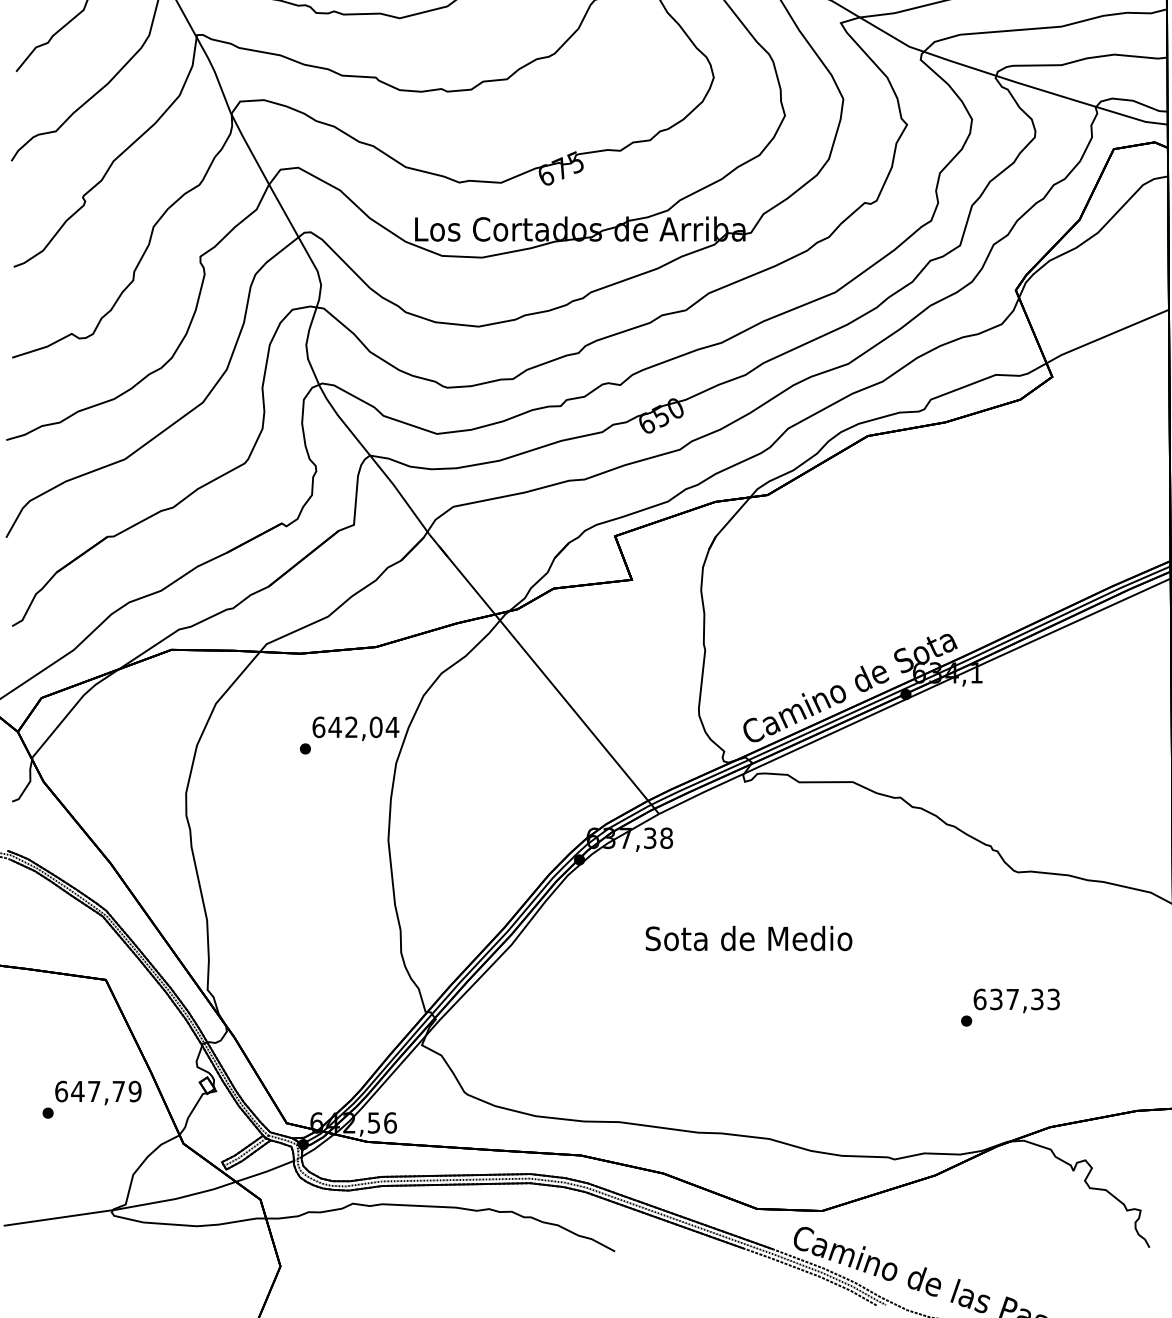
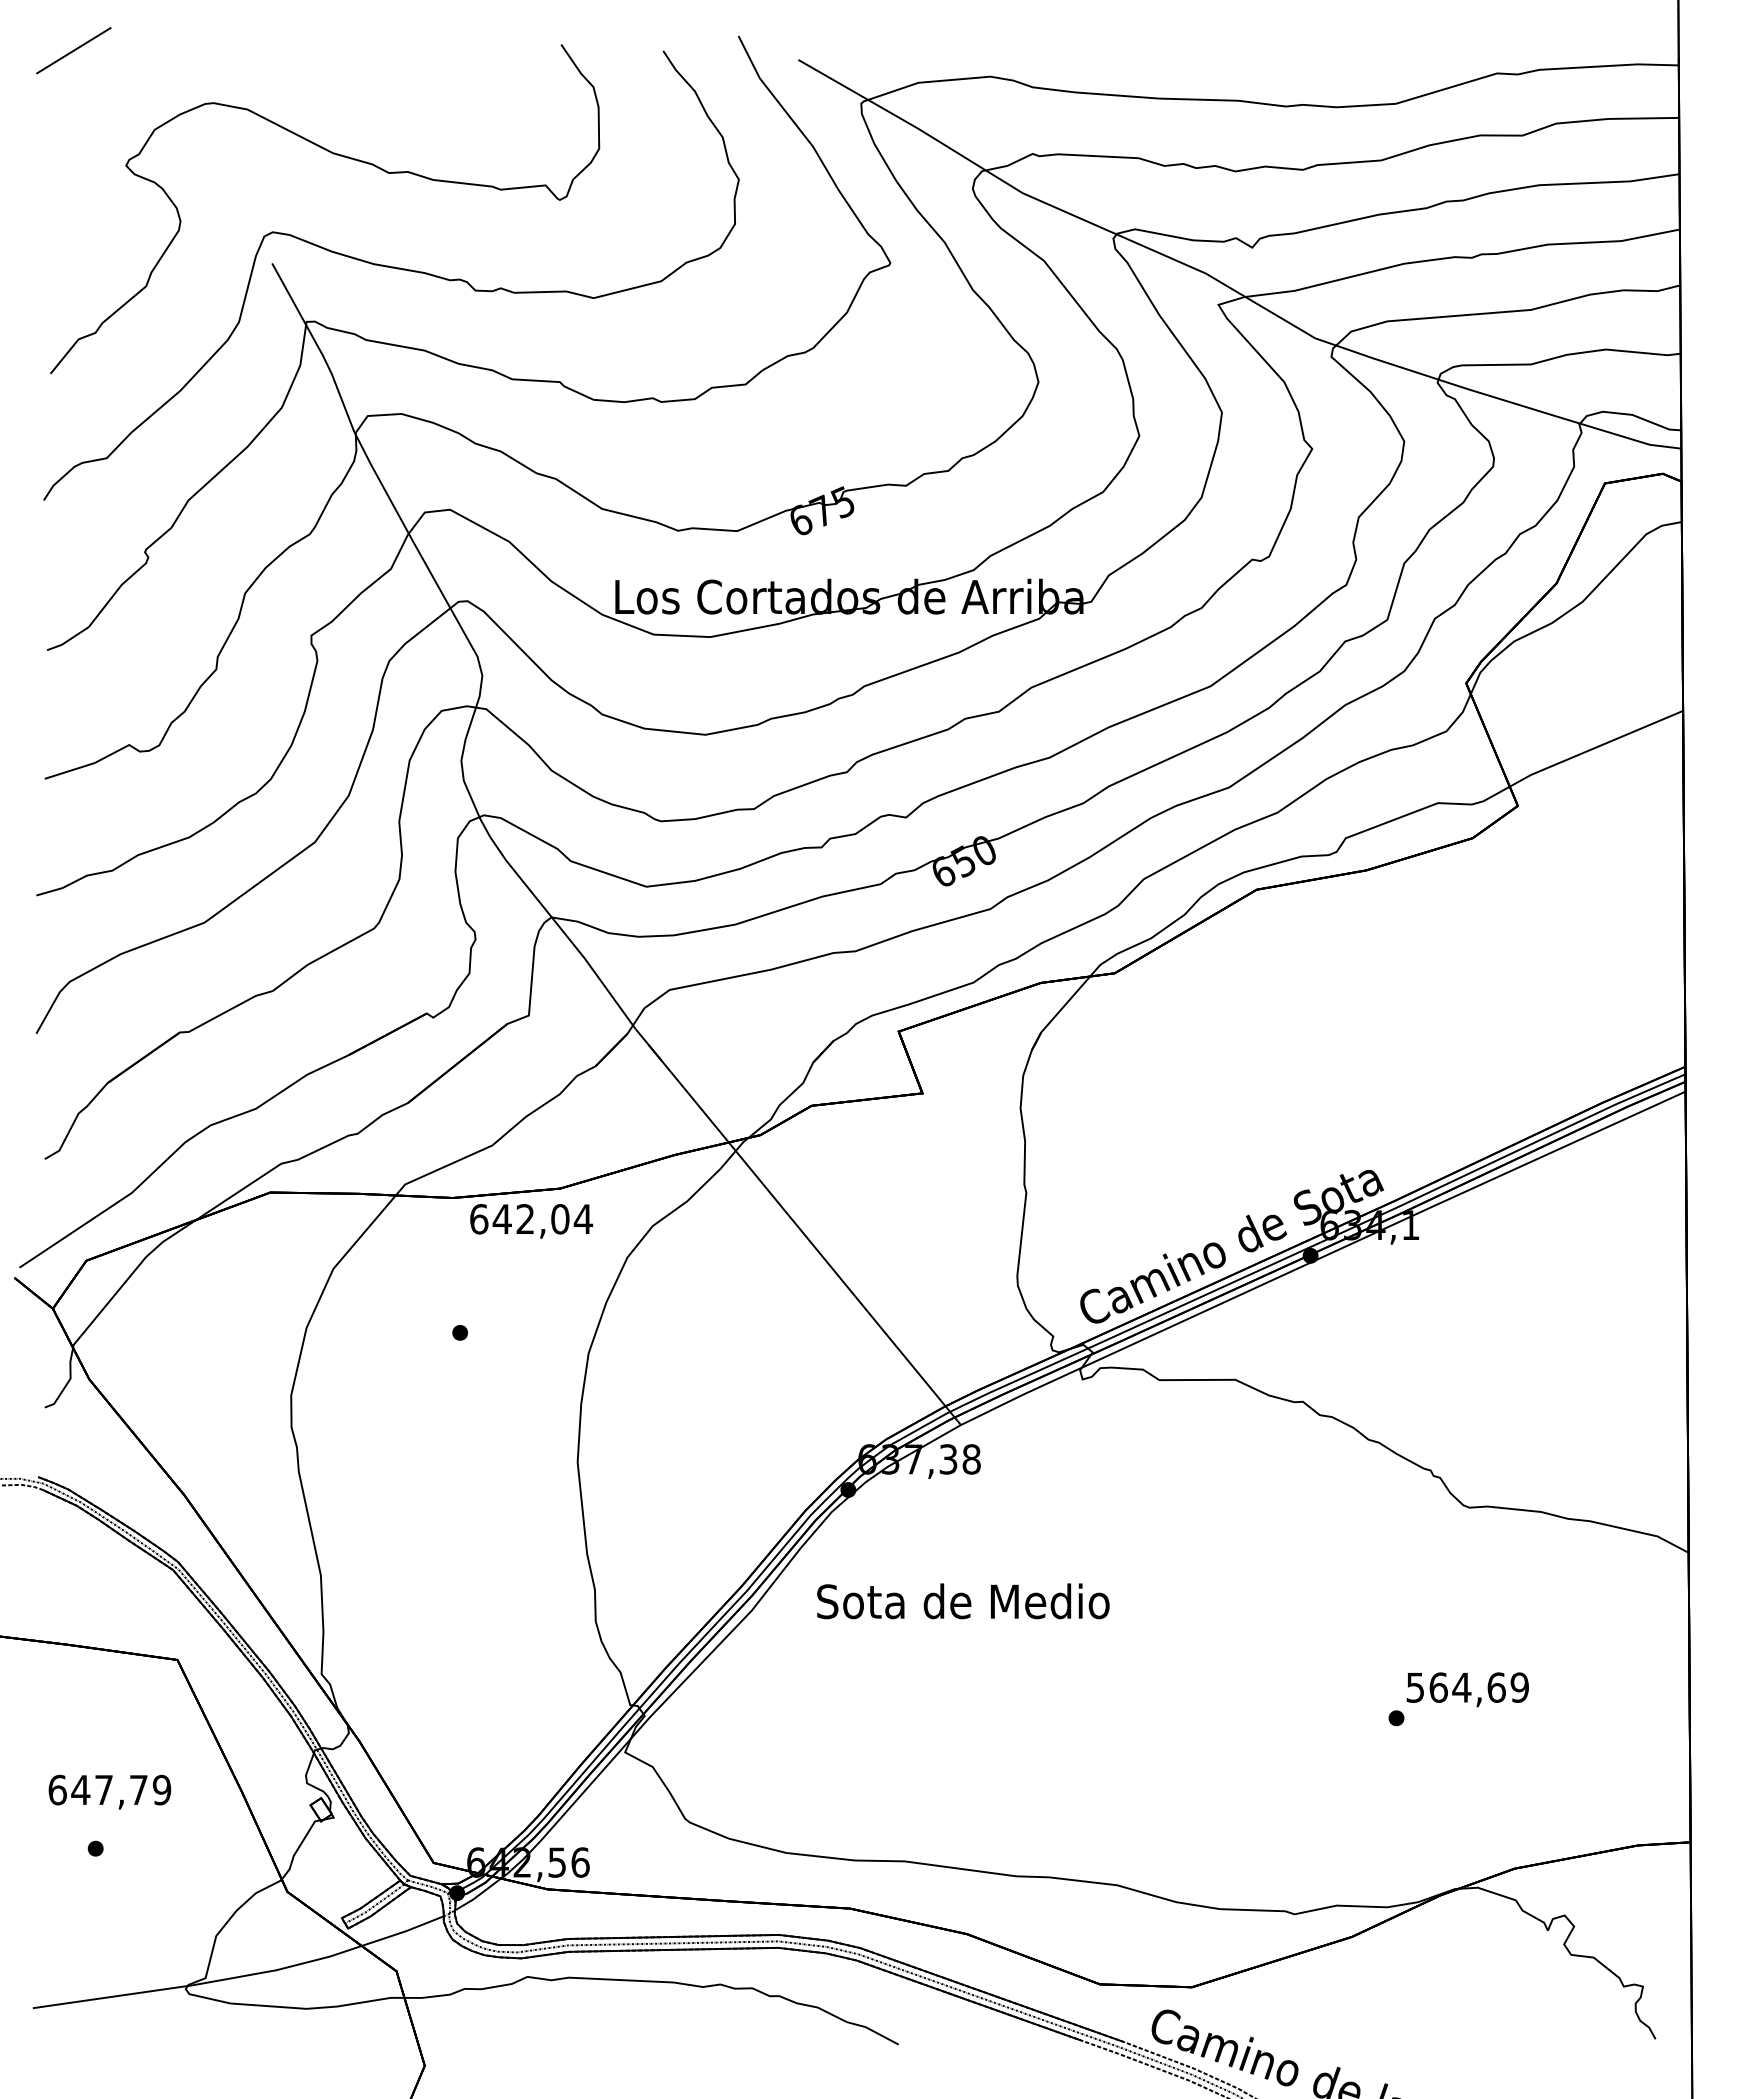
text: (355, 728) -> (531, 1221), moved
text: (749, 938) -> (963, 1601), moved
text: (1016, 999) -> (1467, 1687), 637,33 -> 564,69
text: (98, 1092) -> (109, 1791), moved

